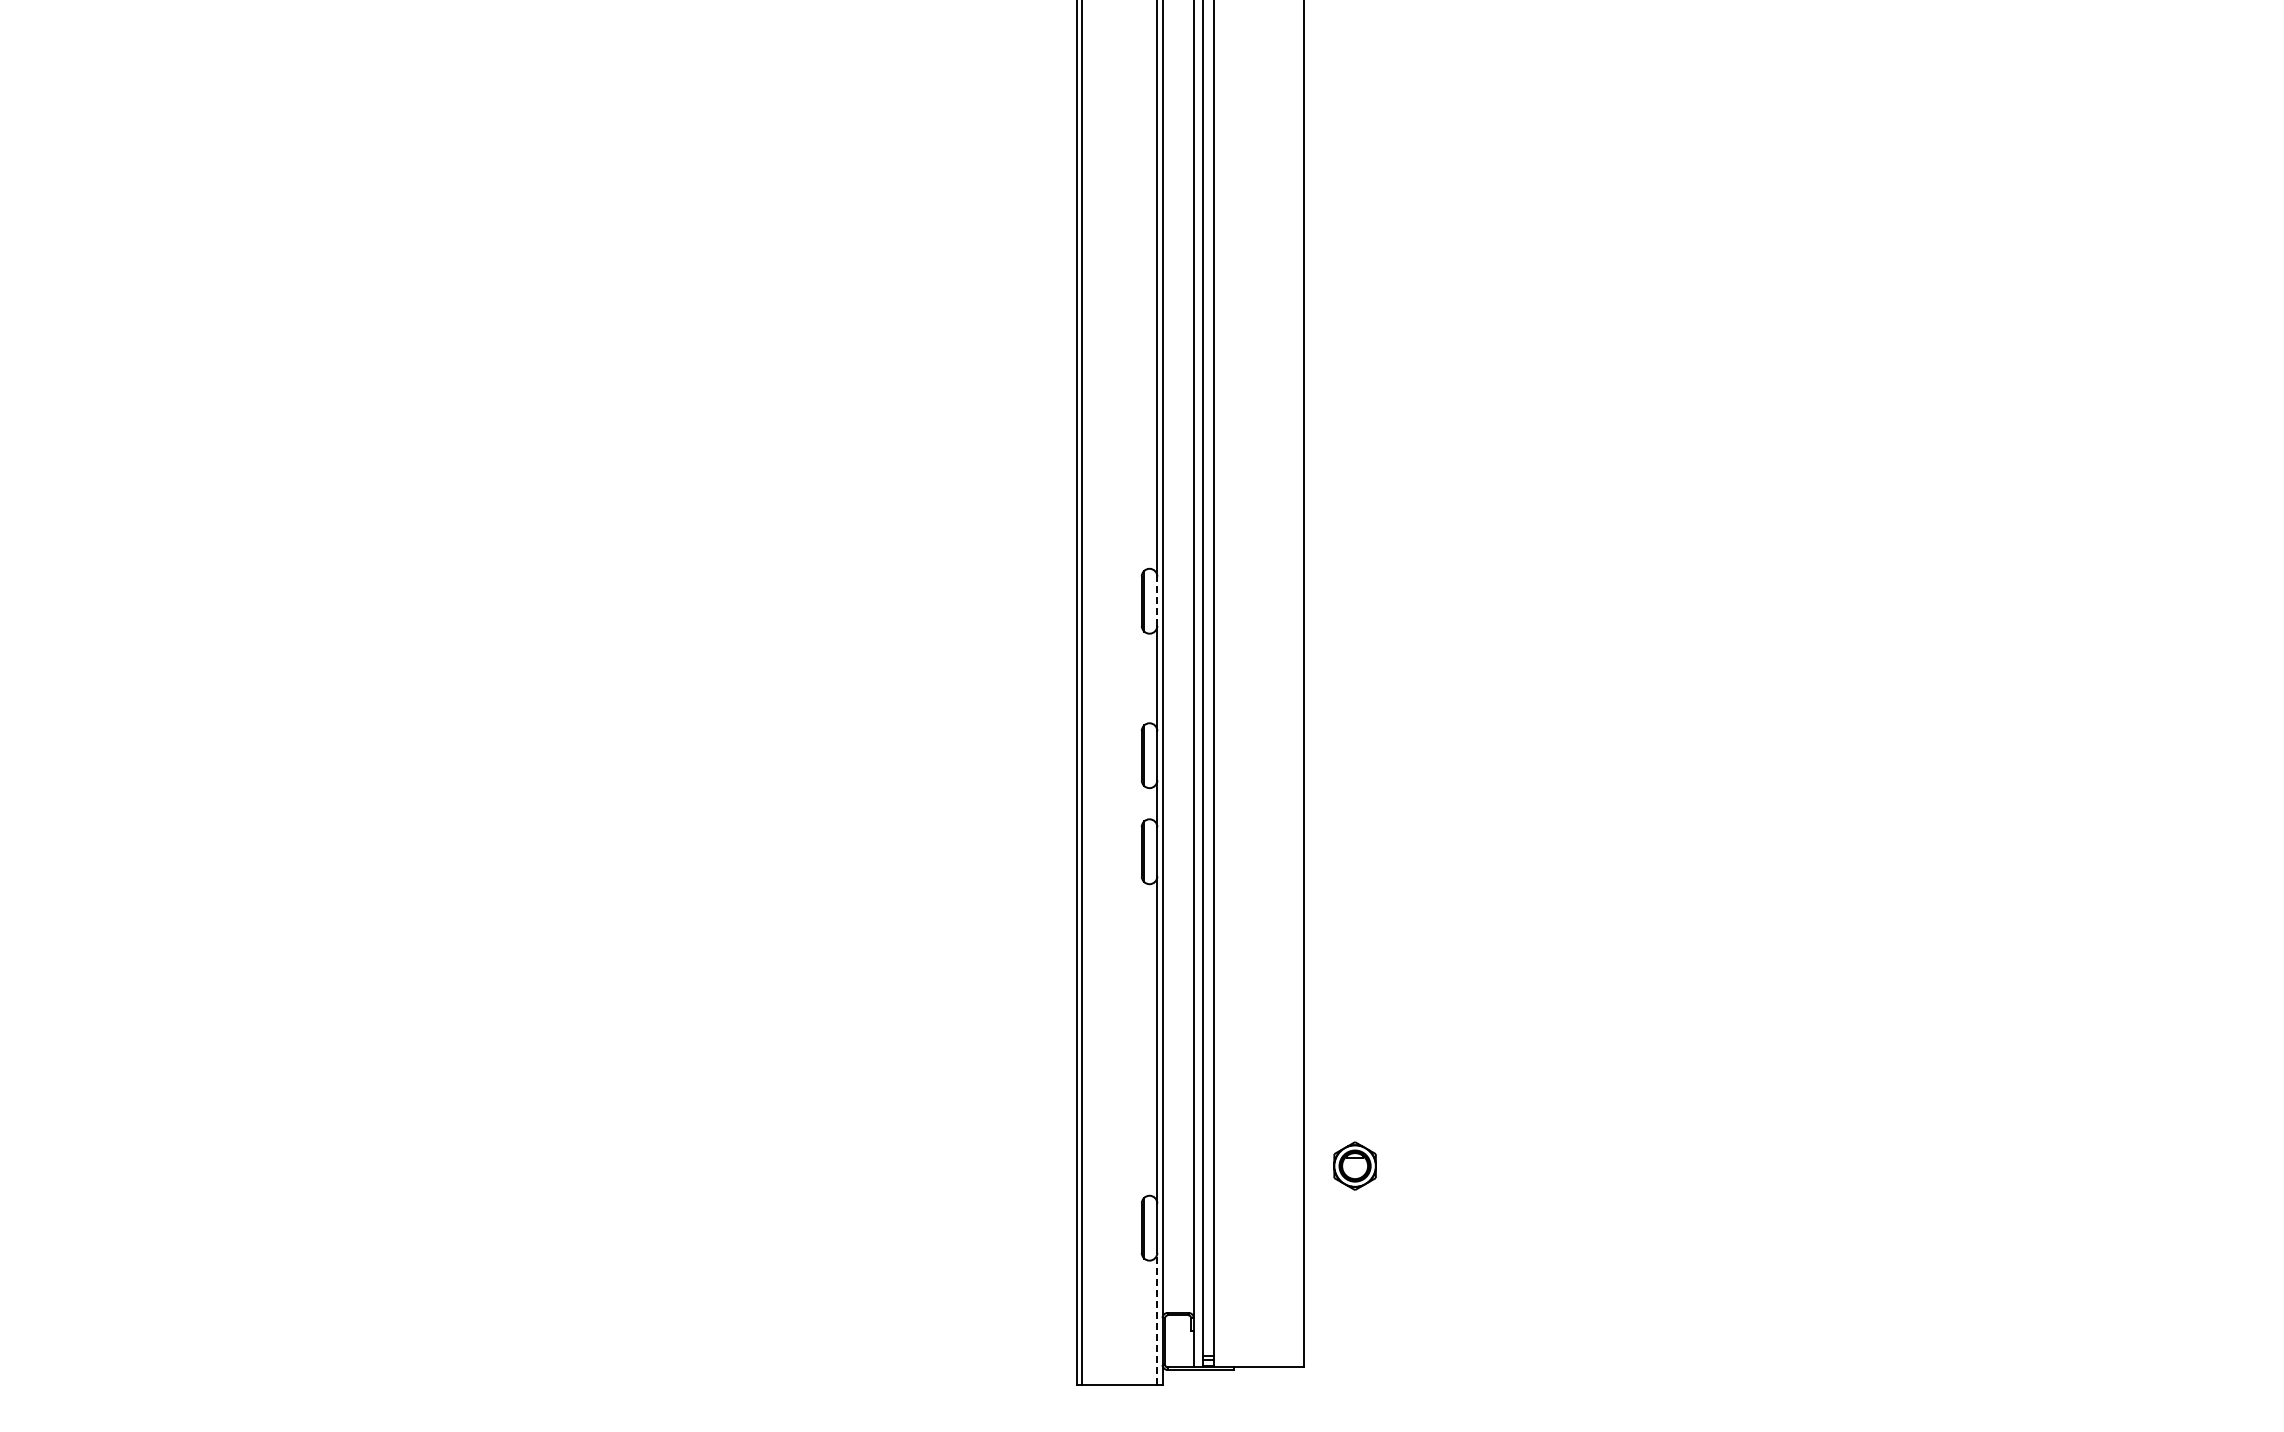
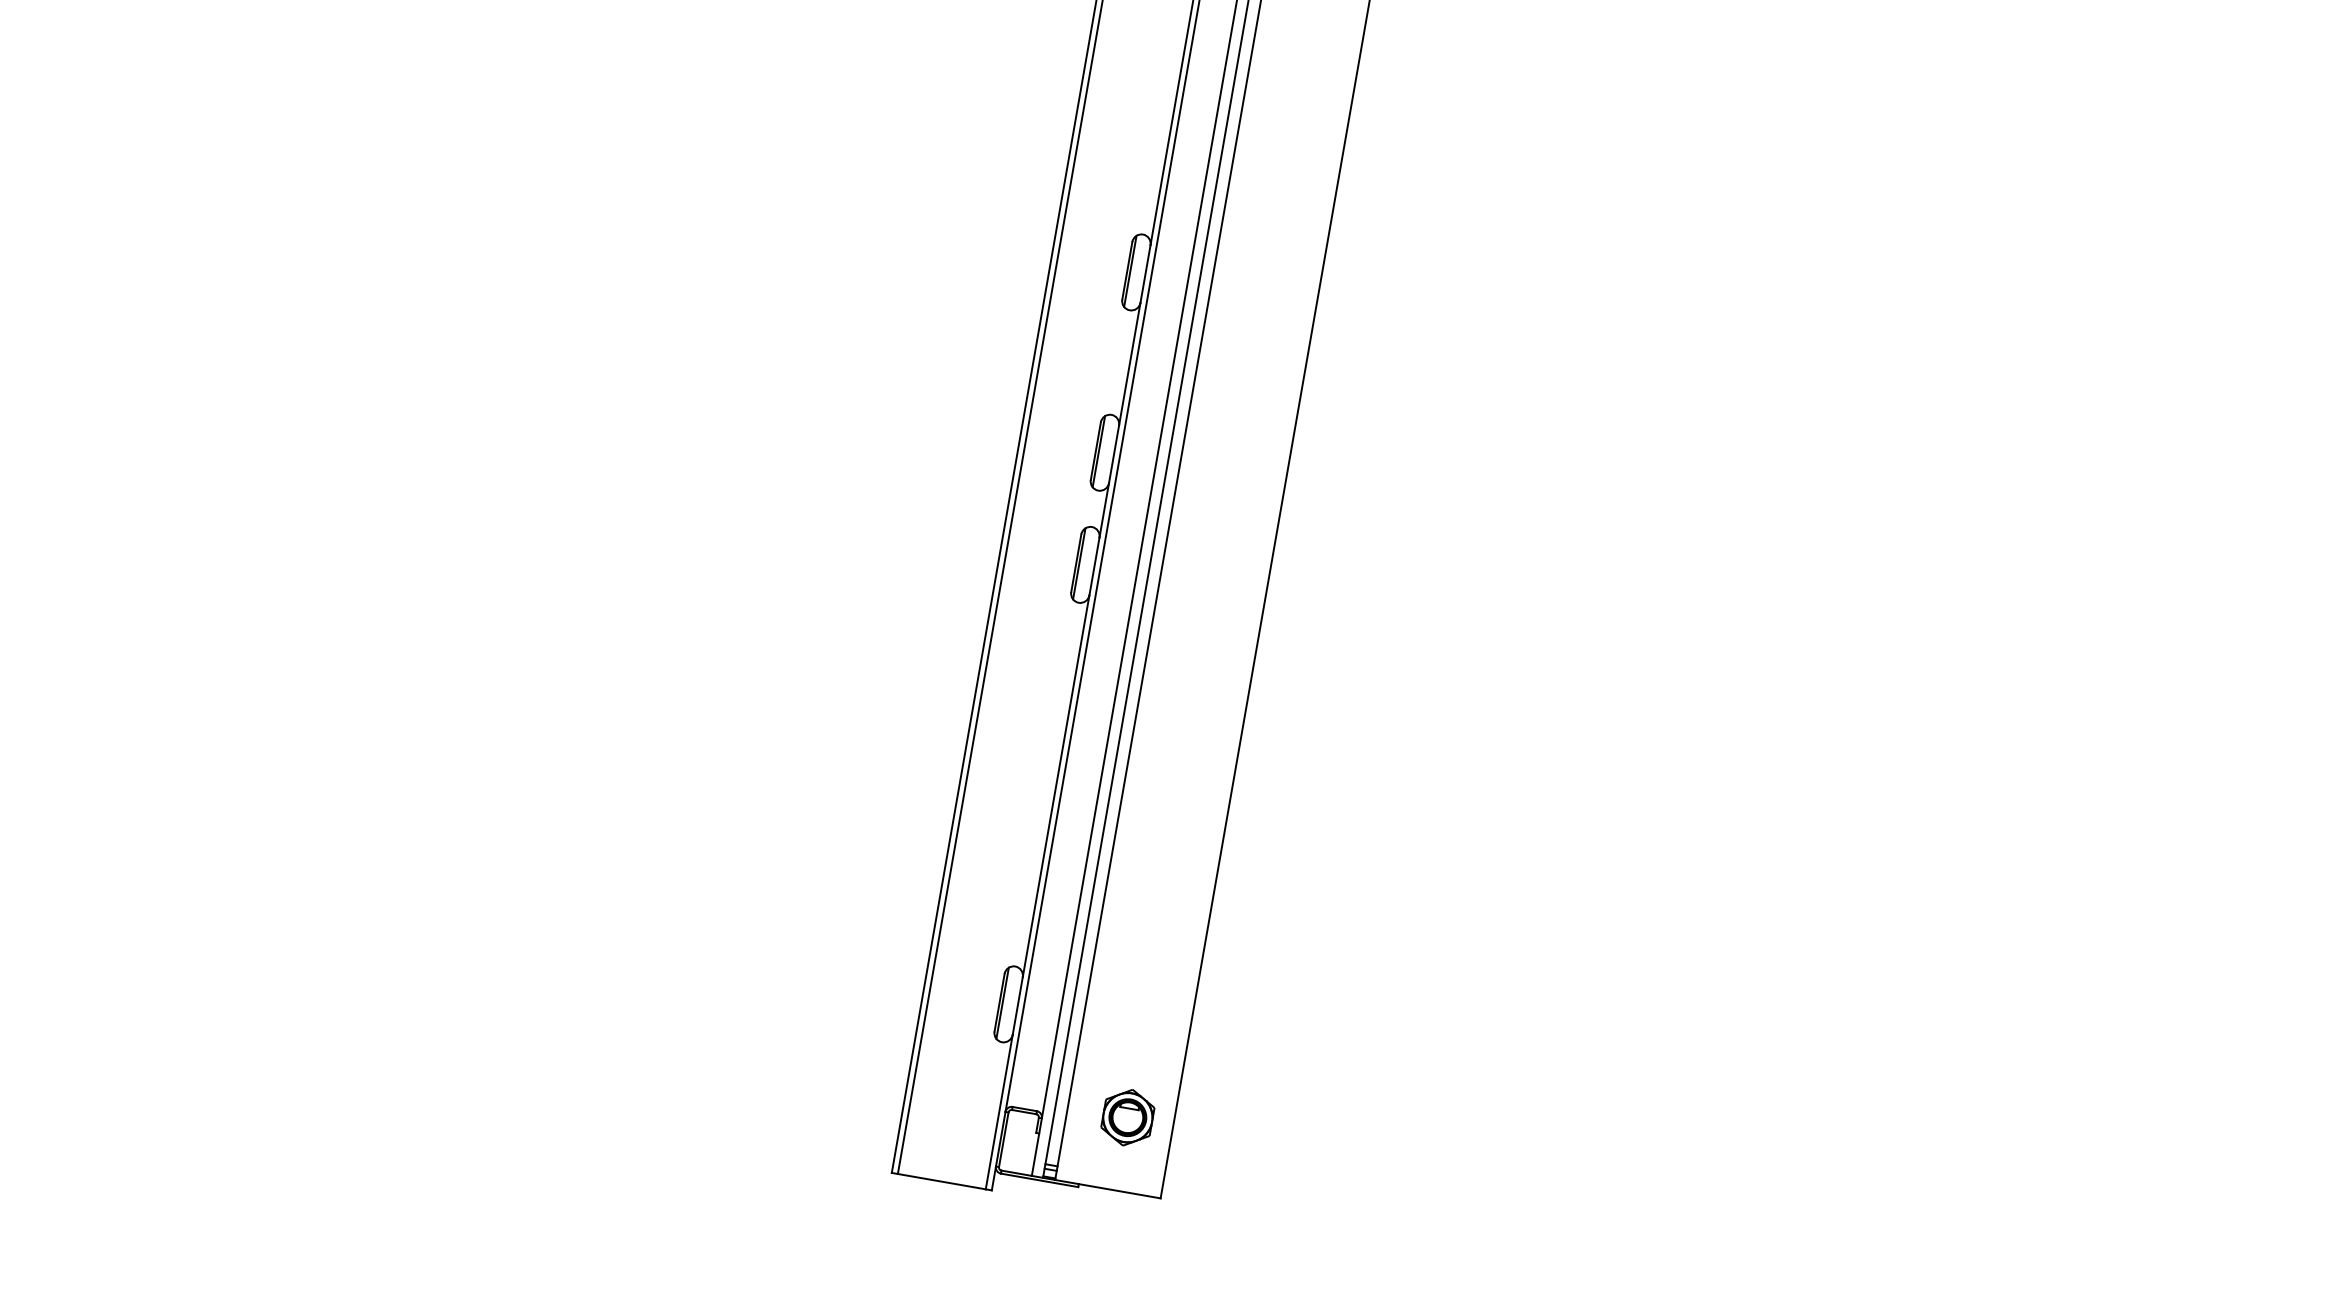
line: (1157, 601) -> (1145, 274), dashed -> solid
part: (1354, 1165) -> (1127, 1116), moved
line: (1157, 1318) -> (999, 1111), dashed -> solid

